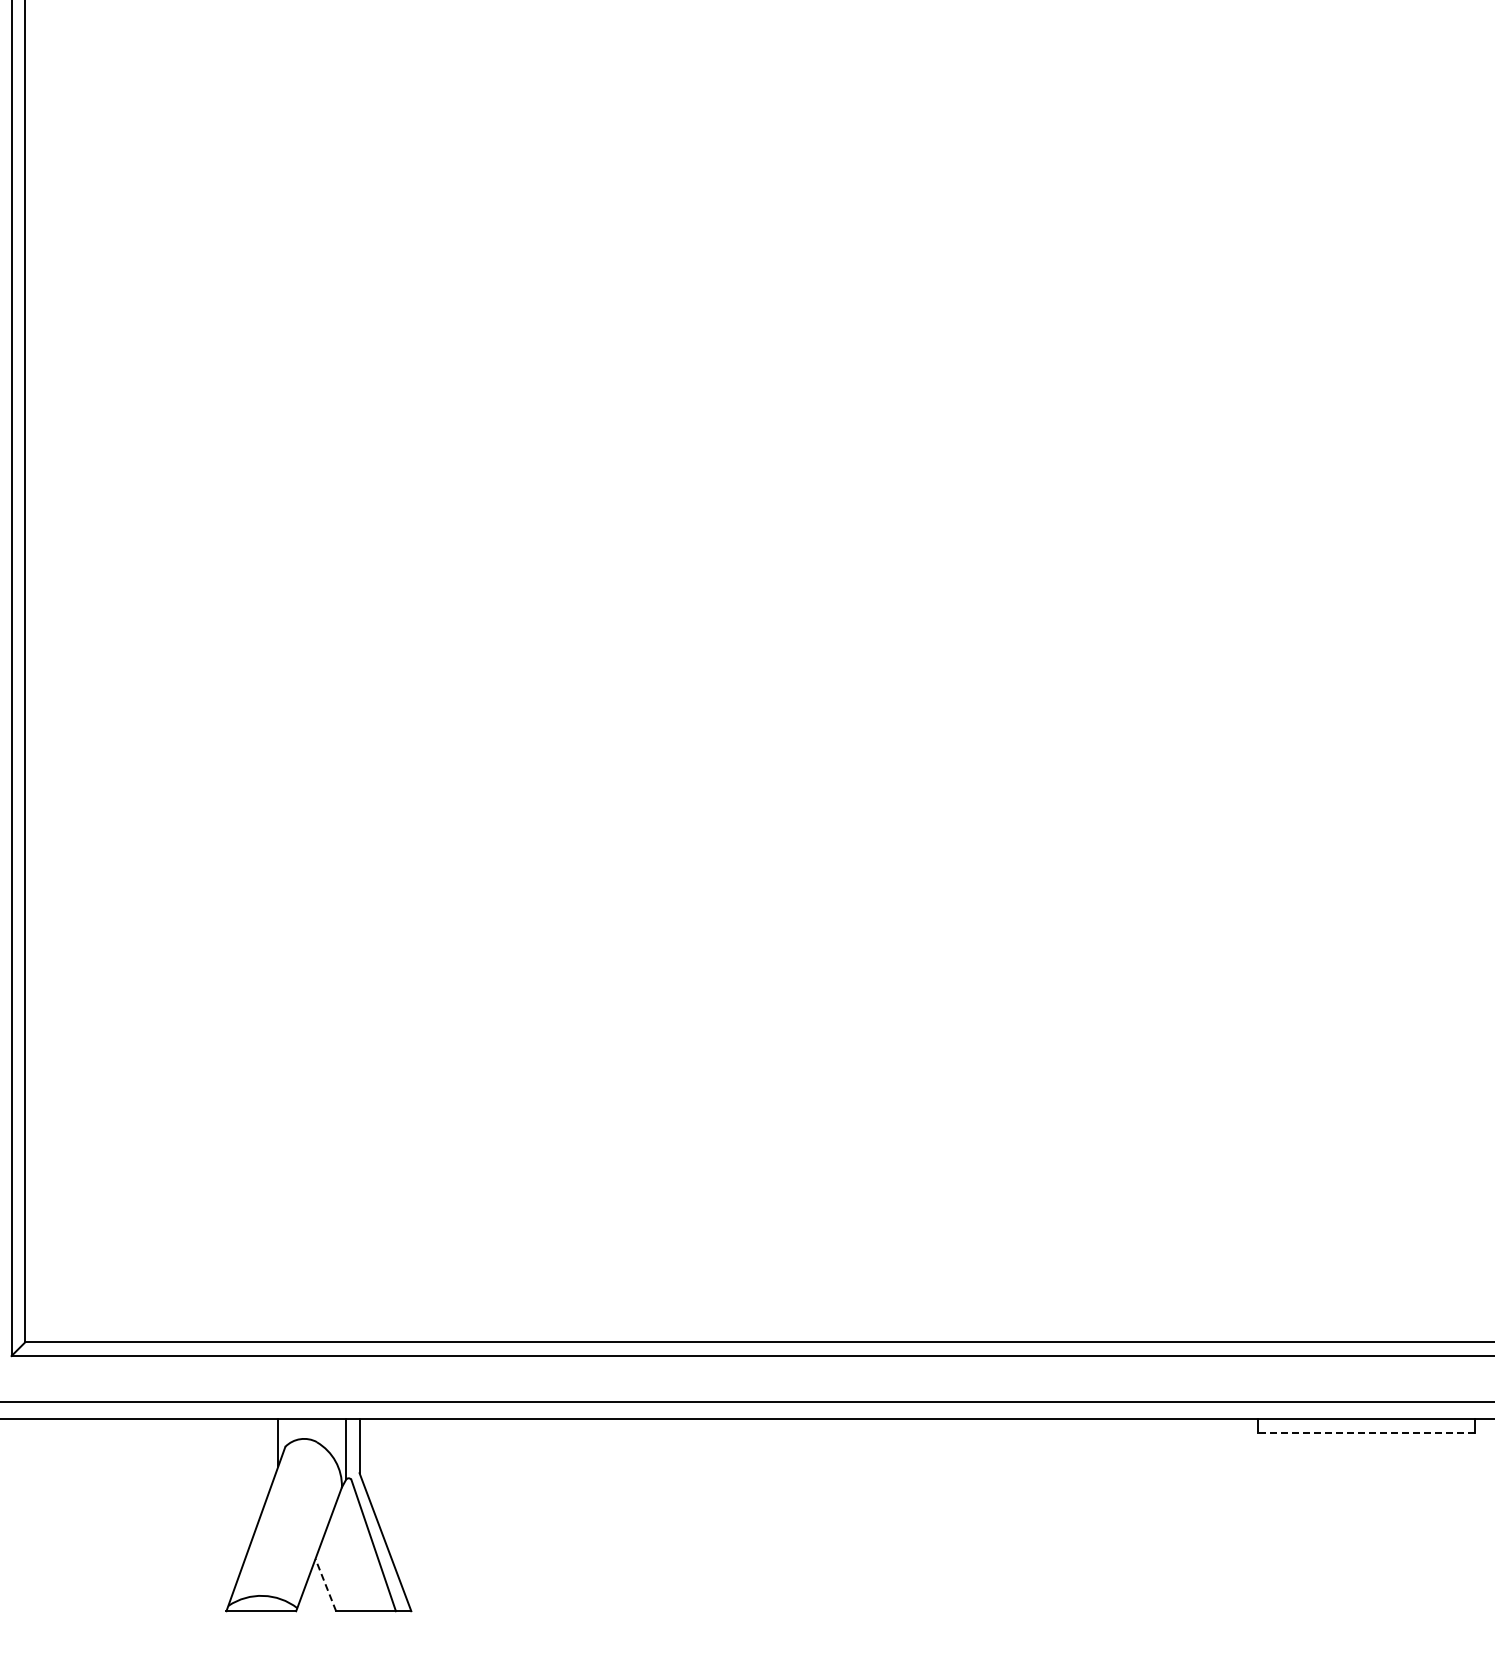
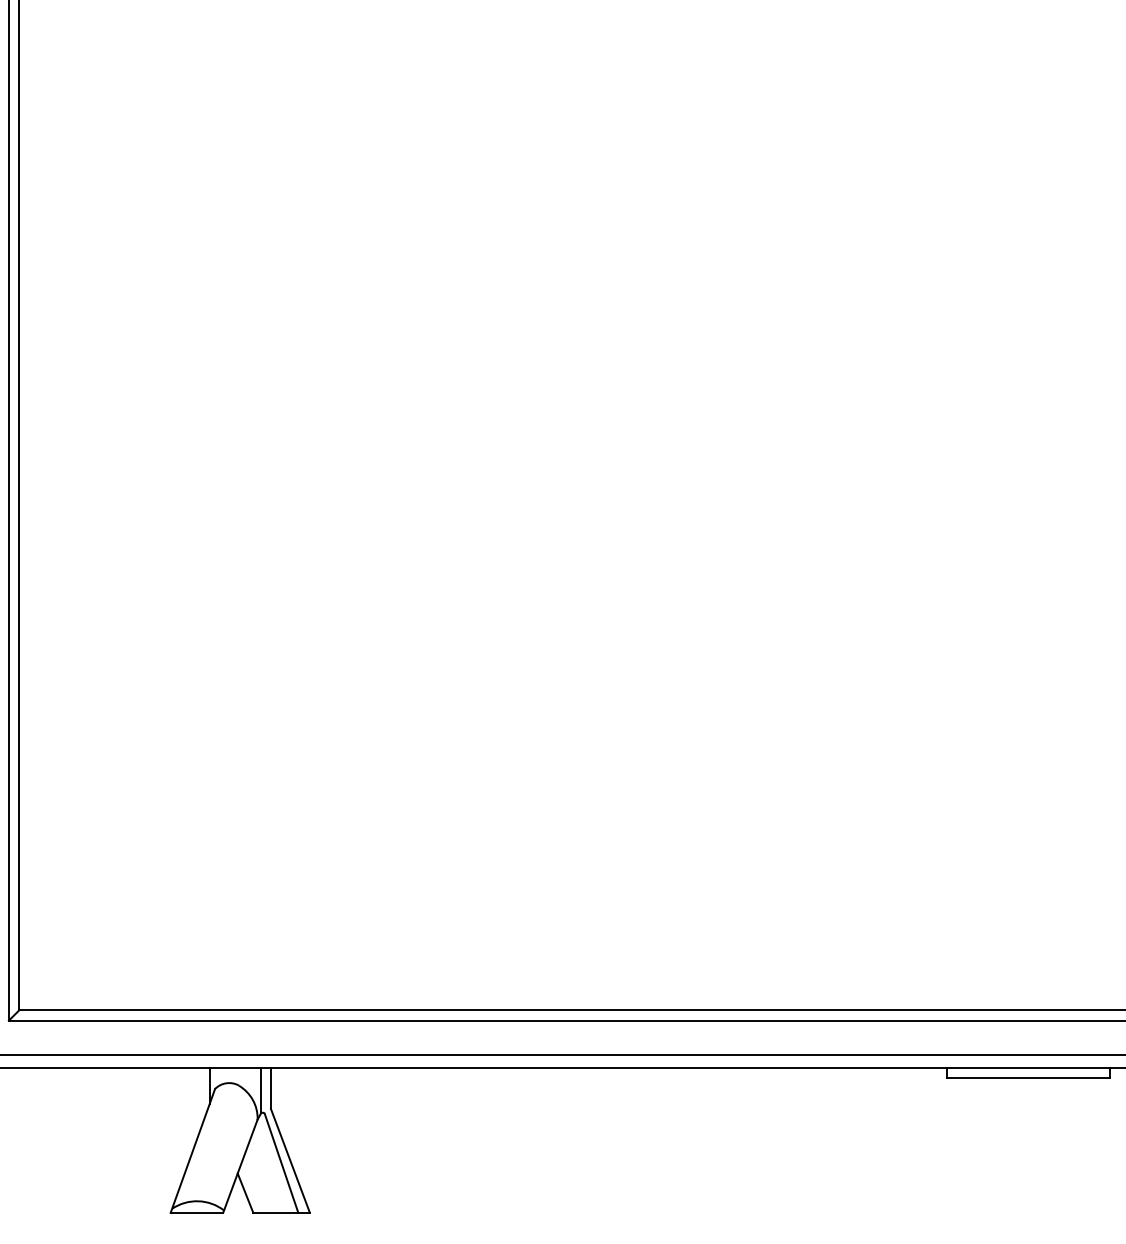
line: (1365, 1432) -> (1028, 1078), dashed -> solid
line: (325, 1584) -> (245, 1192), dashed -> solid

